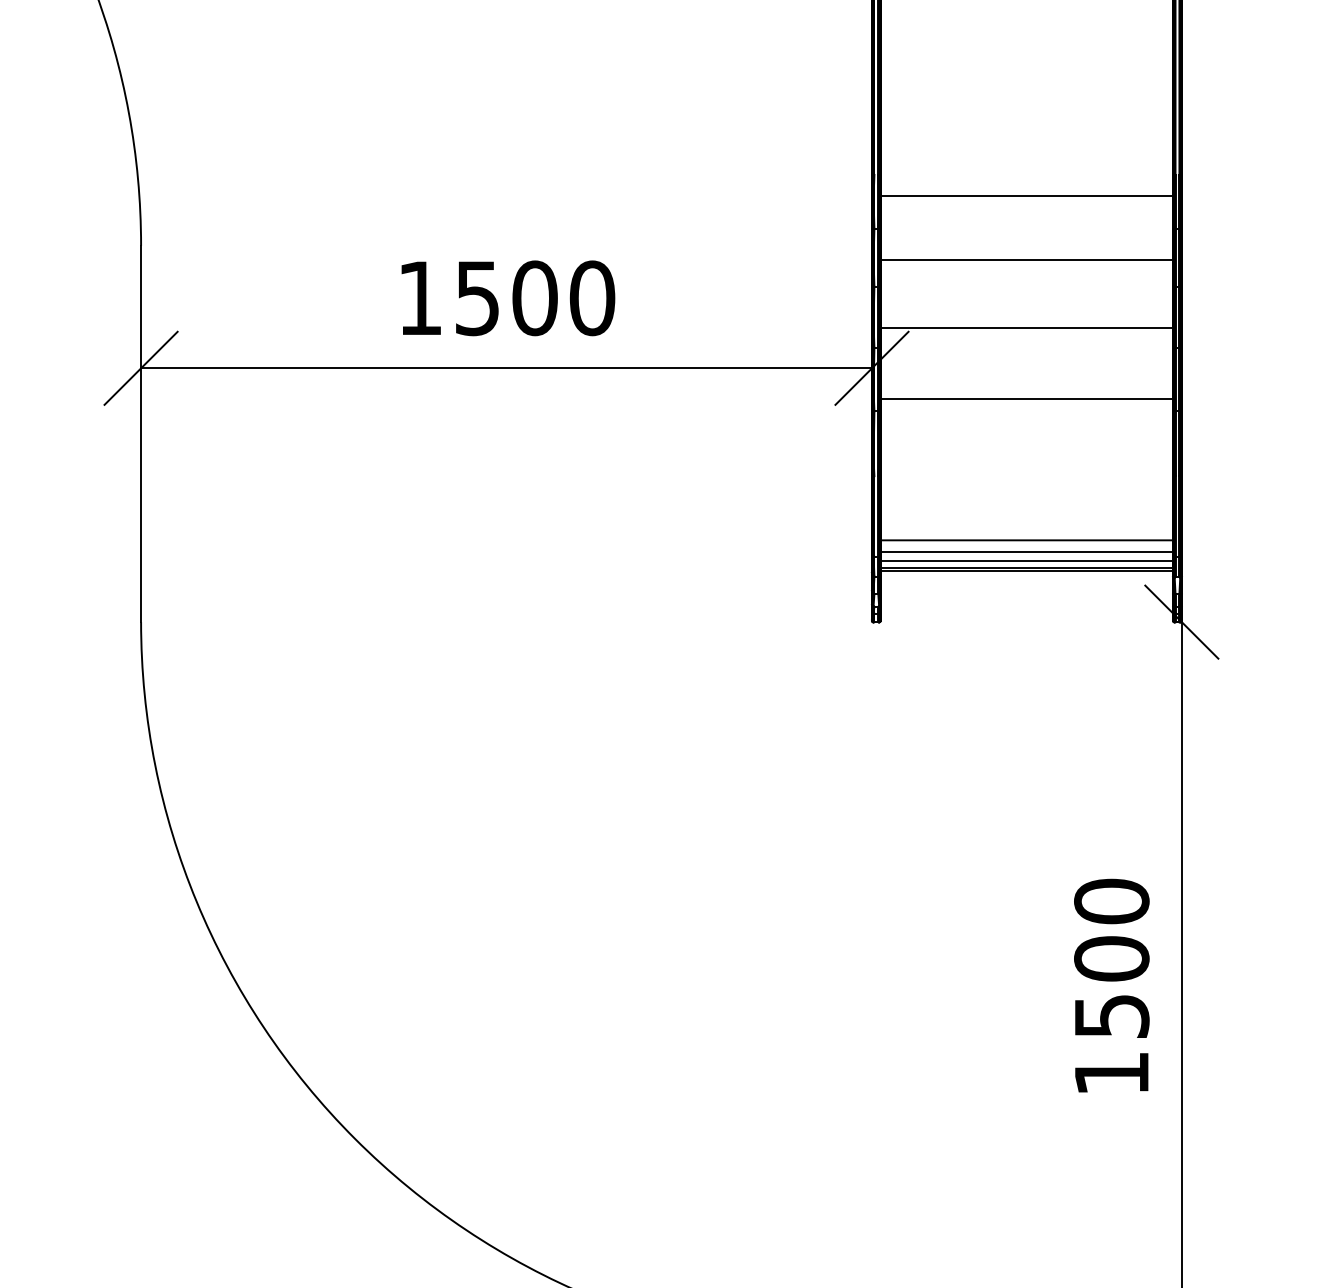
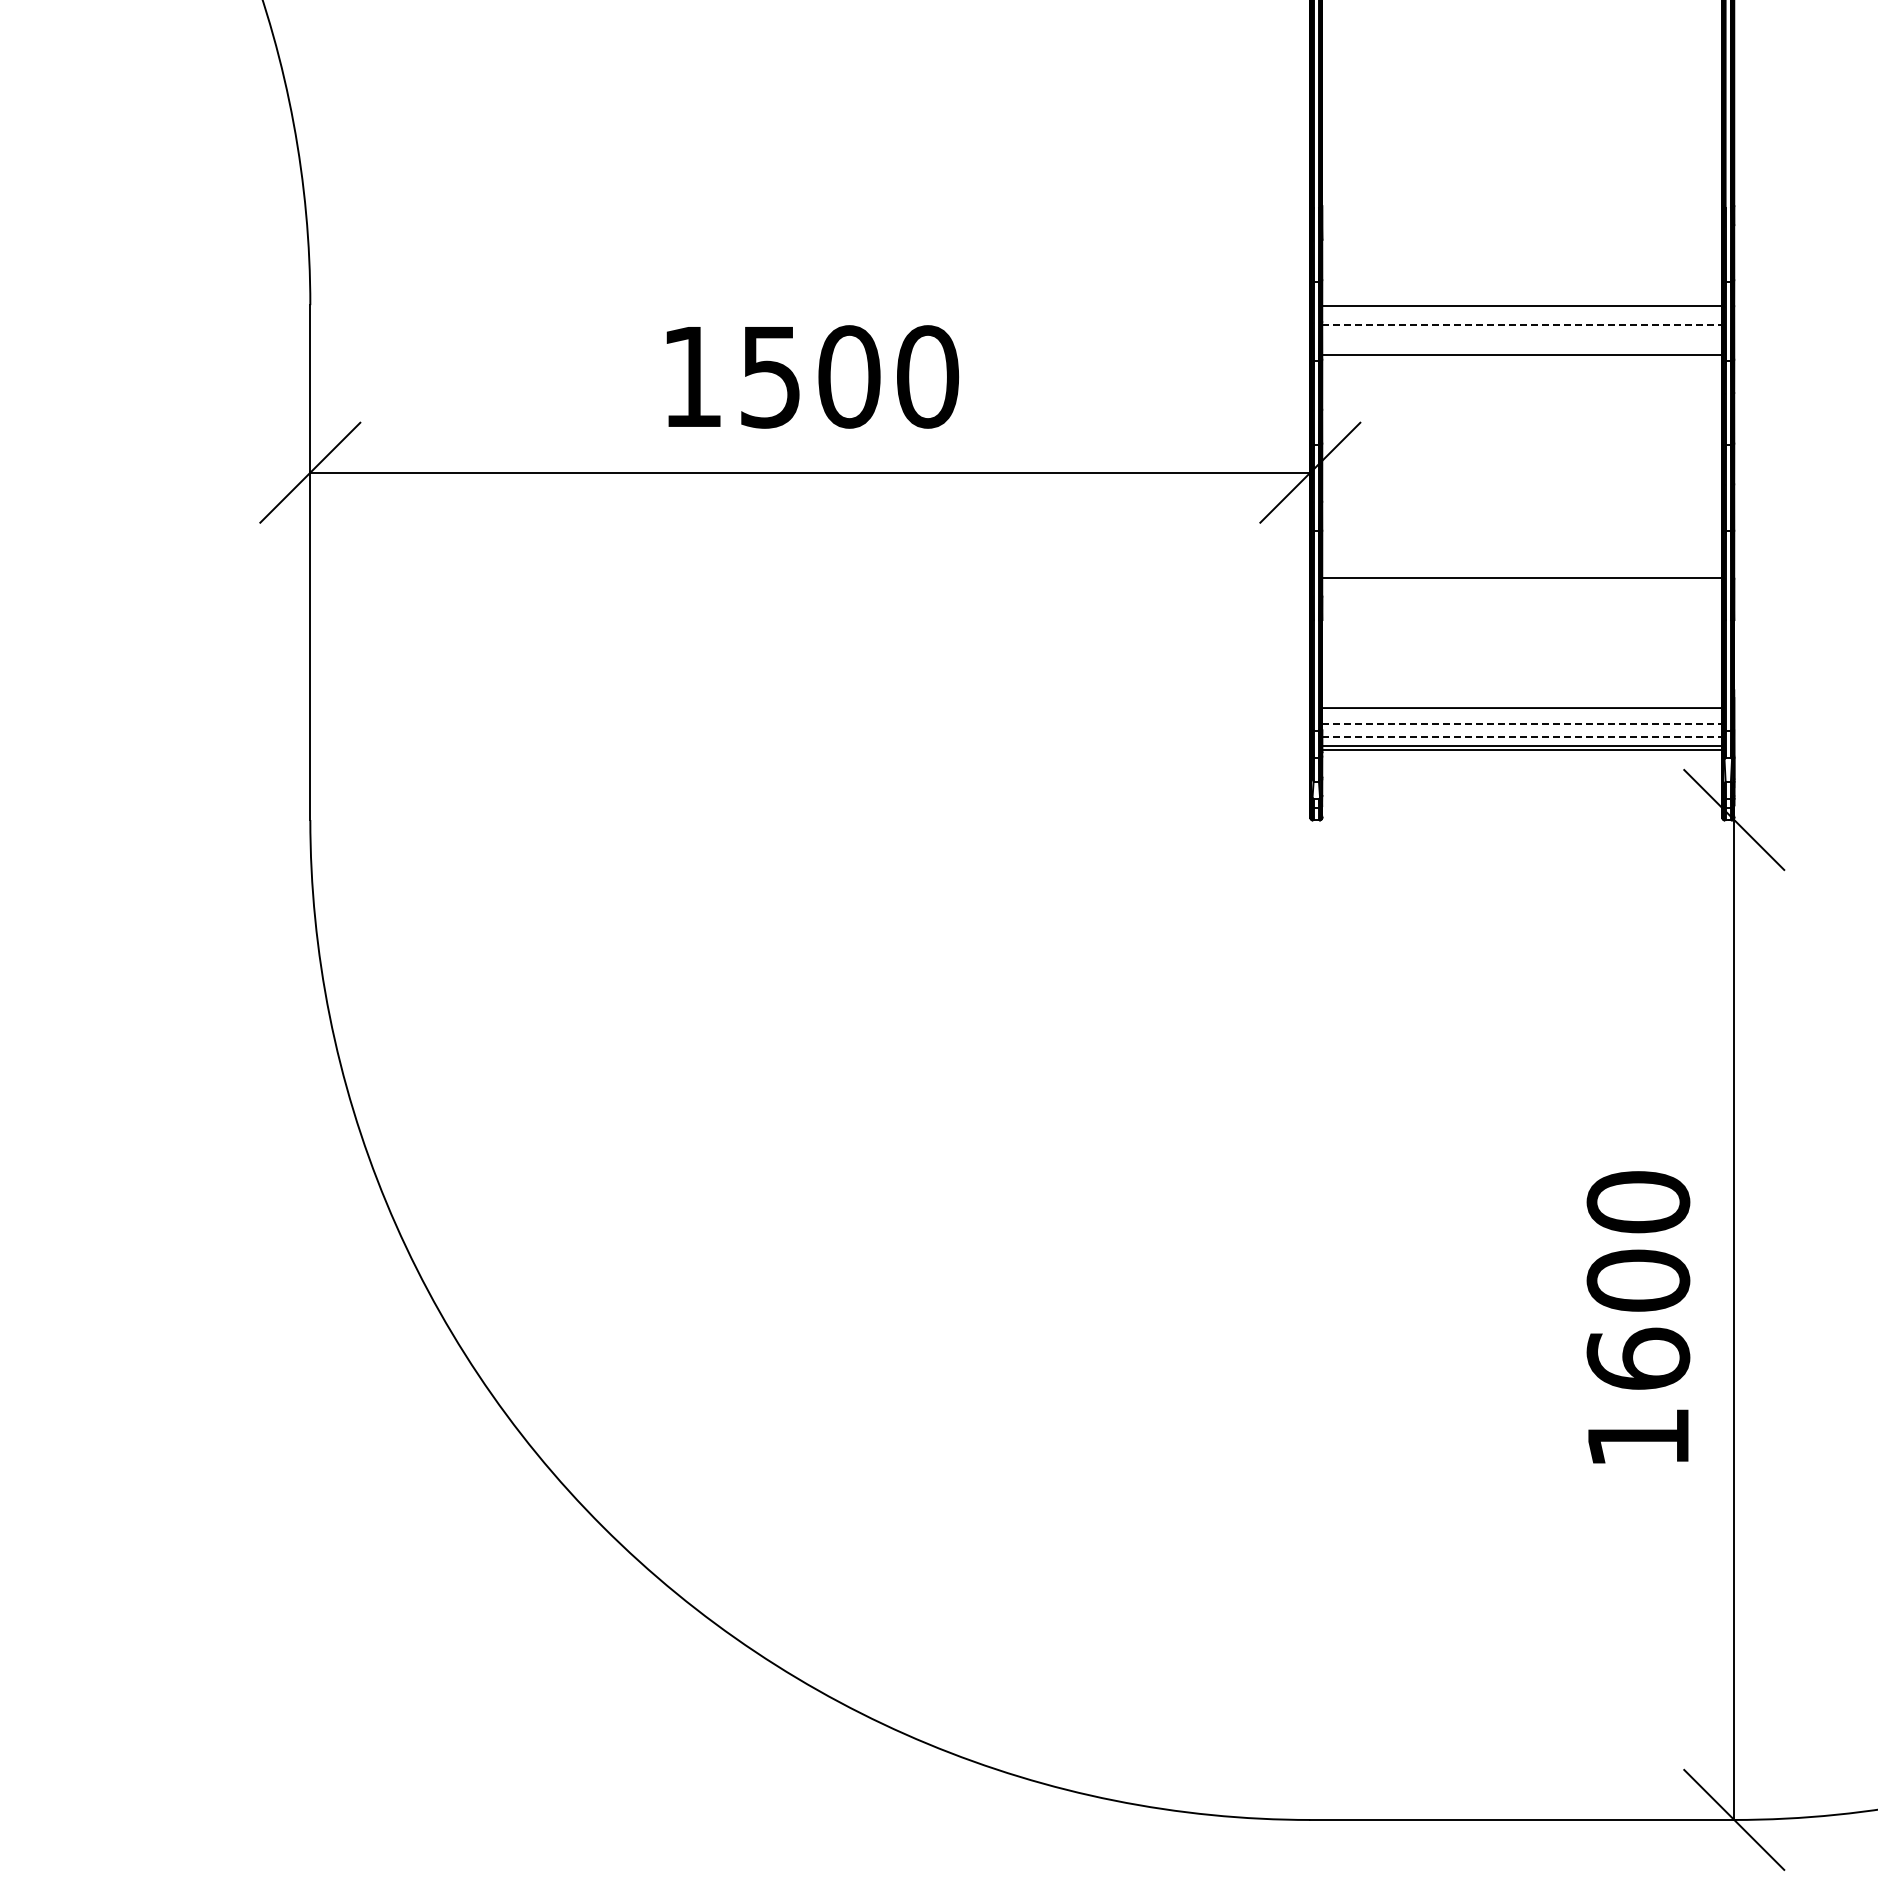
line: (1027, 195) -> (1522, 305), moved
line: (1027, 259) -> (1522, 324), solid -> dashed
line: (1027, 327) -> (1522, 354), moved
line: (1027, 398) -> (1522, 578), moved
line: (1027, 551) -> (1522, 723), solid -> dashed
line: (1027, 561) -> (1522, 736), solid -> dashed
text: (1111, 1015) -> (1638, 1358), 1500 -> 1600

